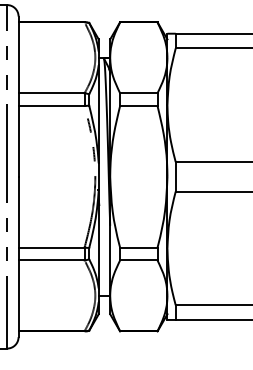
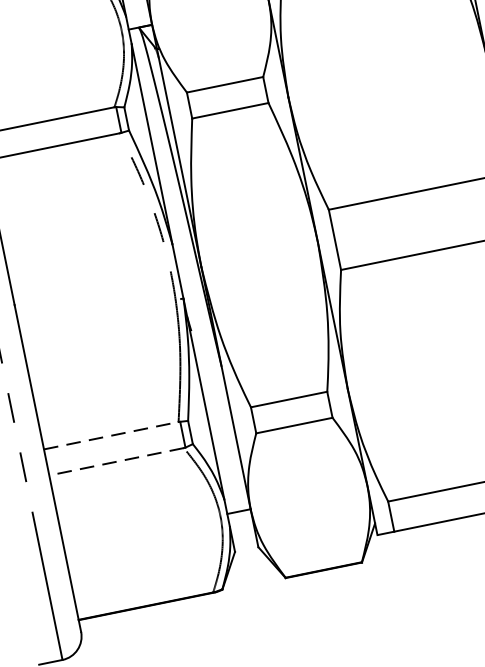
line: (52, 247) -> (113, 435), solid -> dashed
line: (51, 260) -> (116, 461), solid -> dashed

